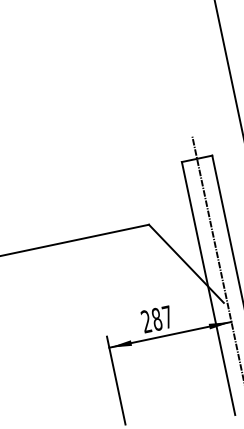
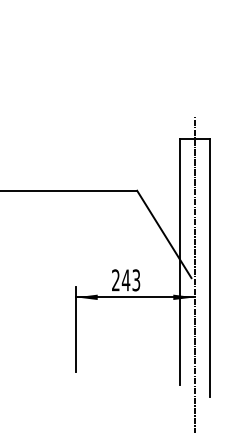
text: (161, 318) -> (130, 280), 287 -> 243

